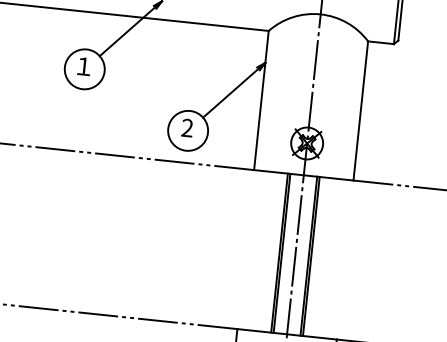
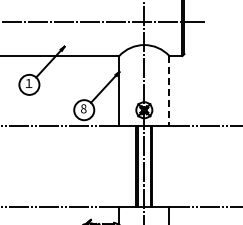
line: (360, 111) -> (169, 91), solid -> dashed
text: (186, 127) -> (83, 108), 2 -> 8

